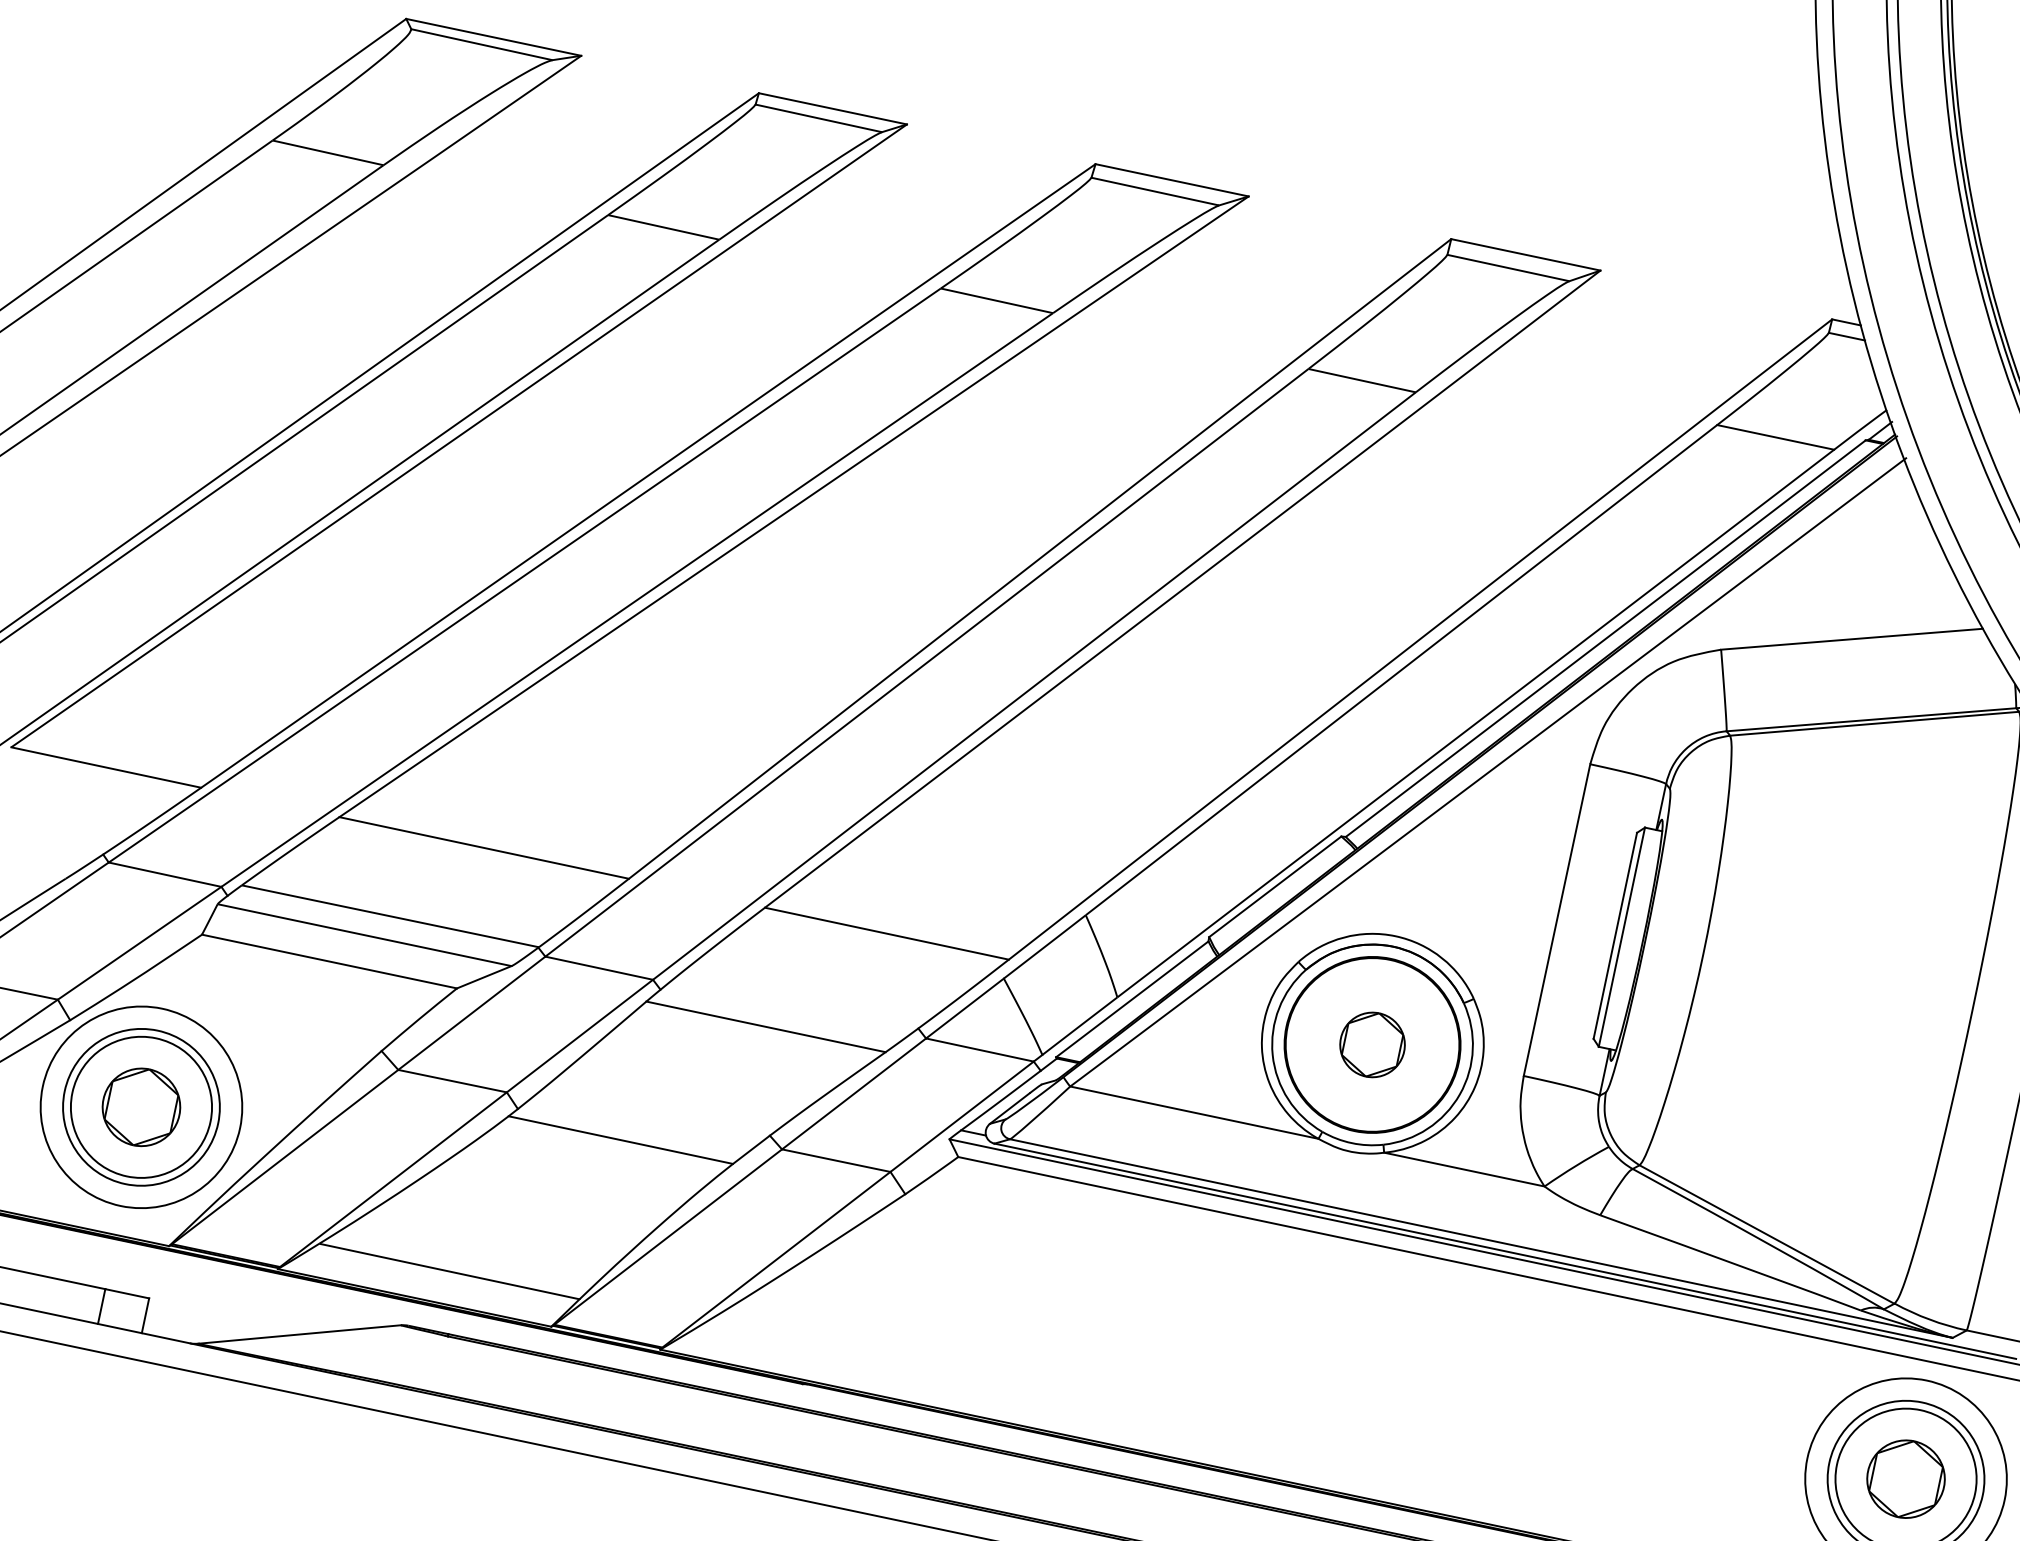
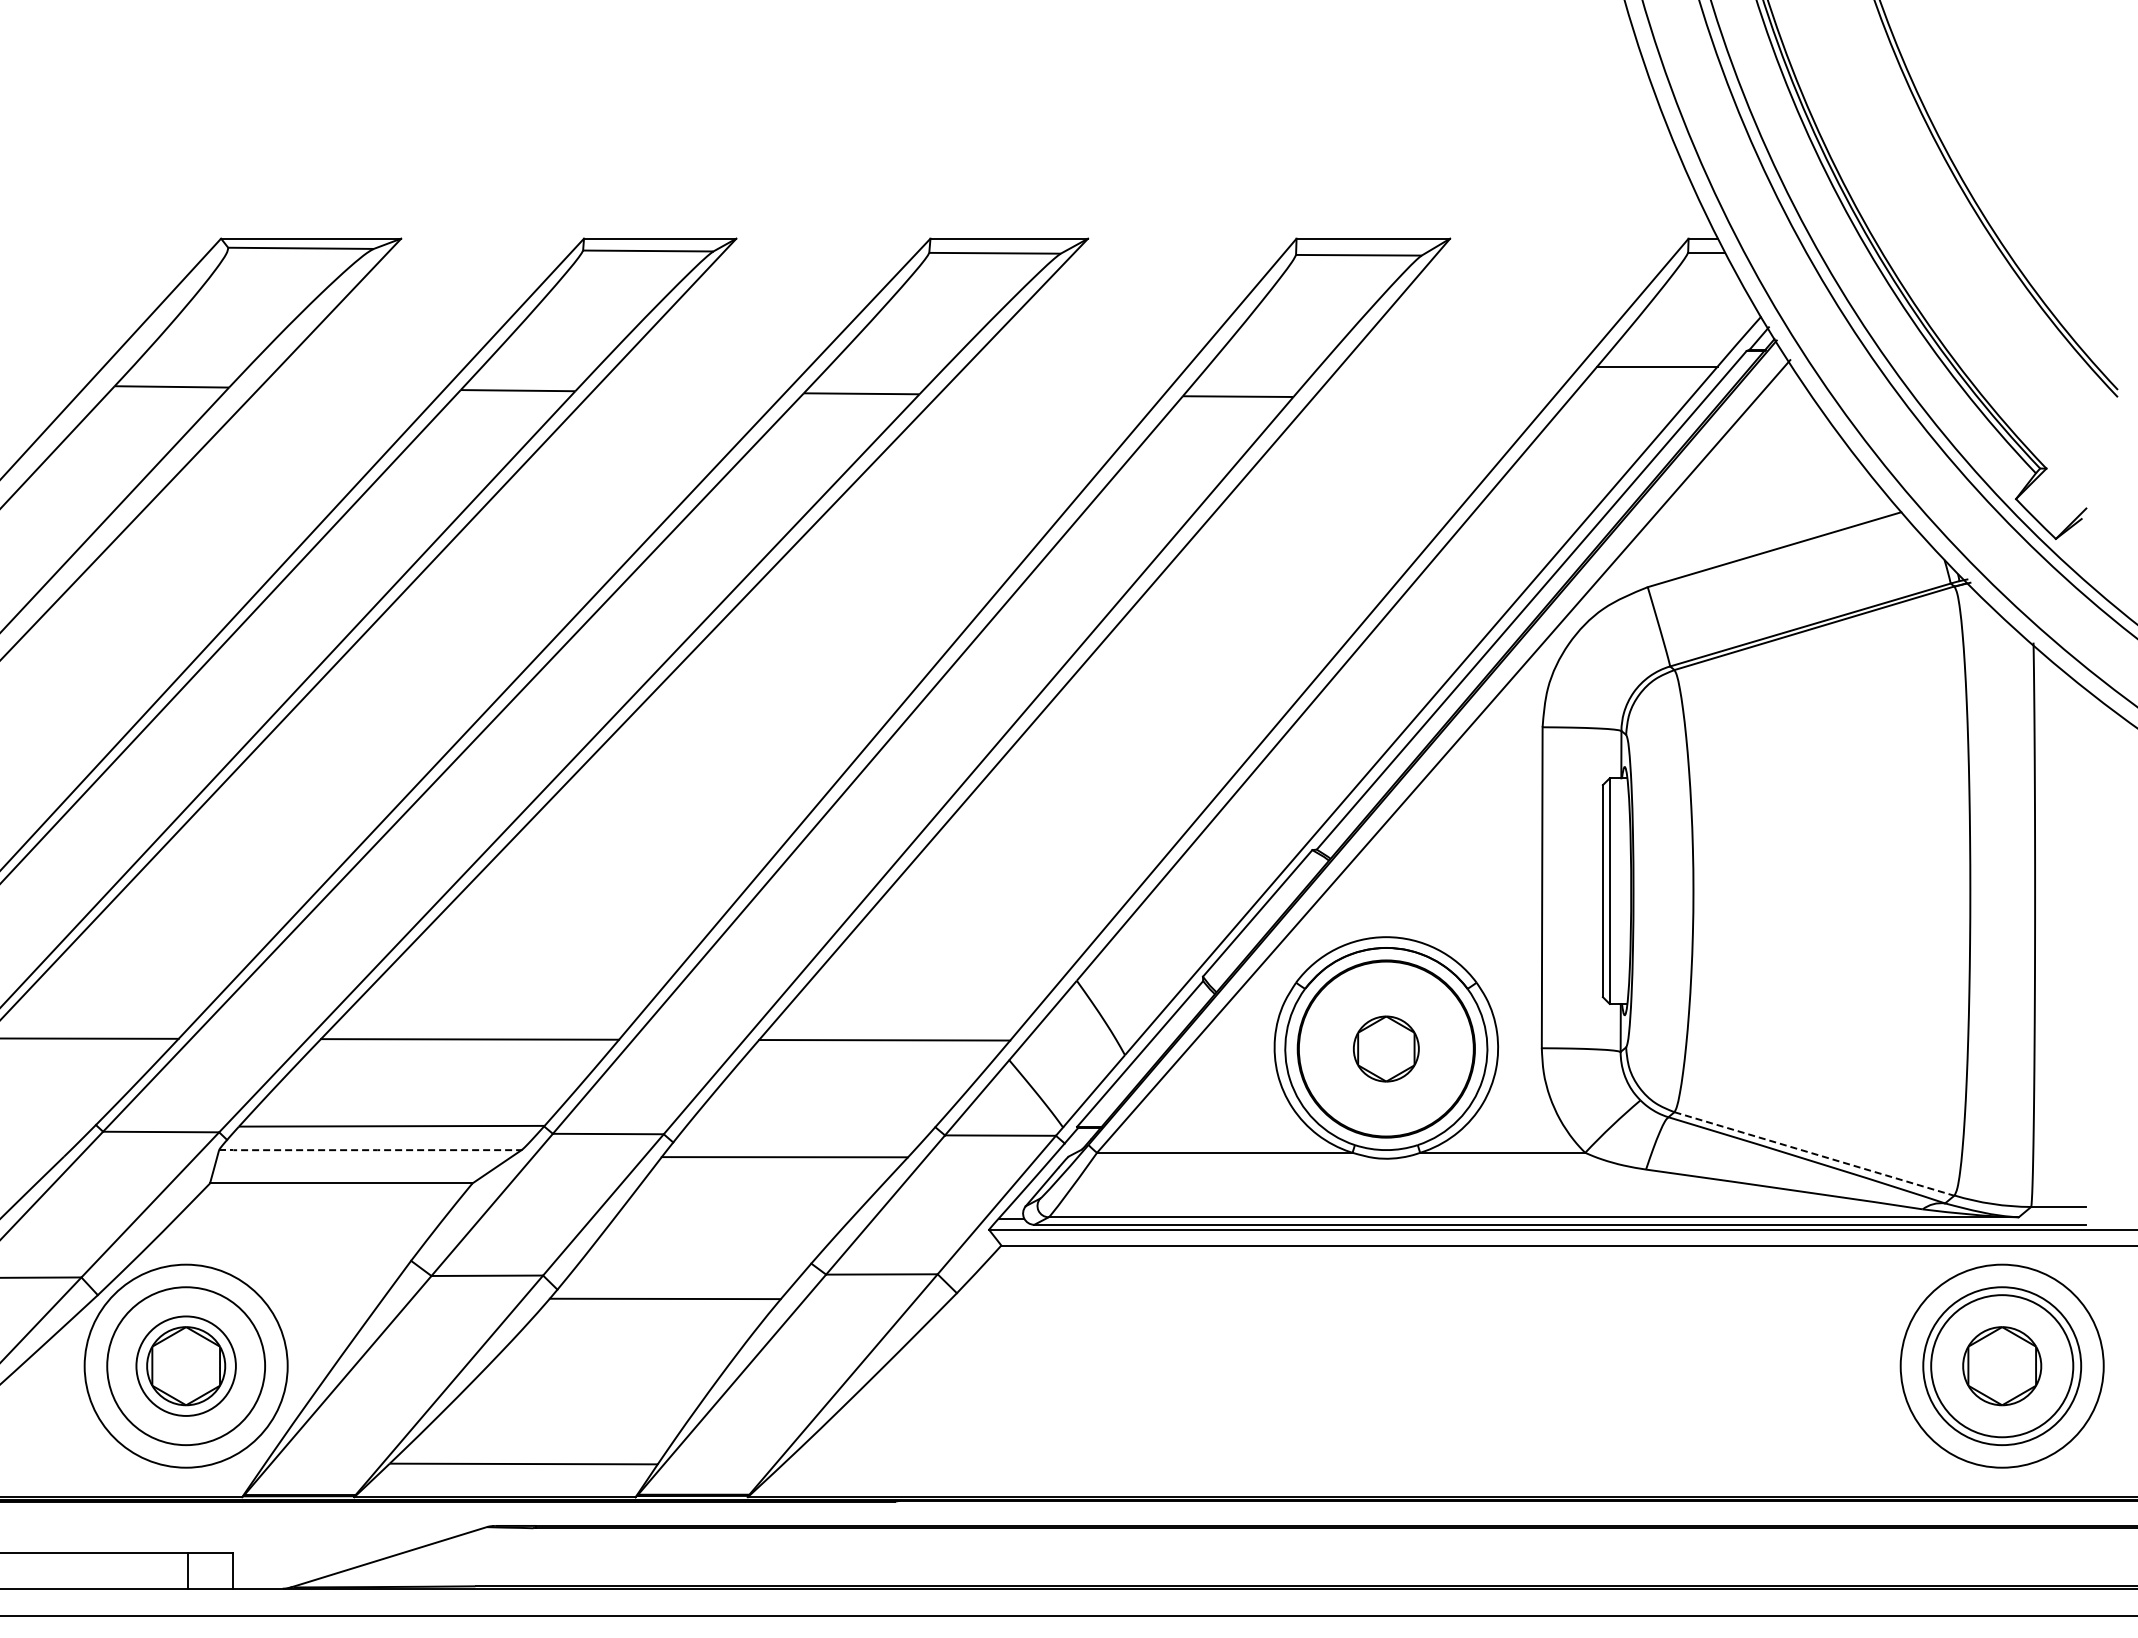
line: (364, 935) -> (370, 1150), solid -> dashed
circle: (141, 1107) -> (186, 1366), size x0.7
line: (1766, 1235) -> (1814, 1154), solid -> dashed

